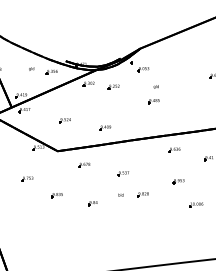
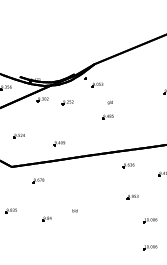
part: (122, 173) -> (76, 189), removed
part: (142, 194) -> (96, 210), removed
part: (196, 231) -> (150, 247), added

